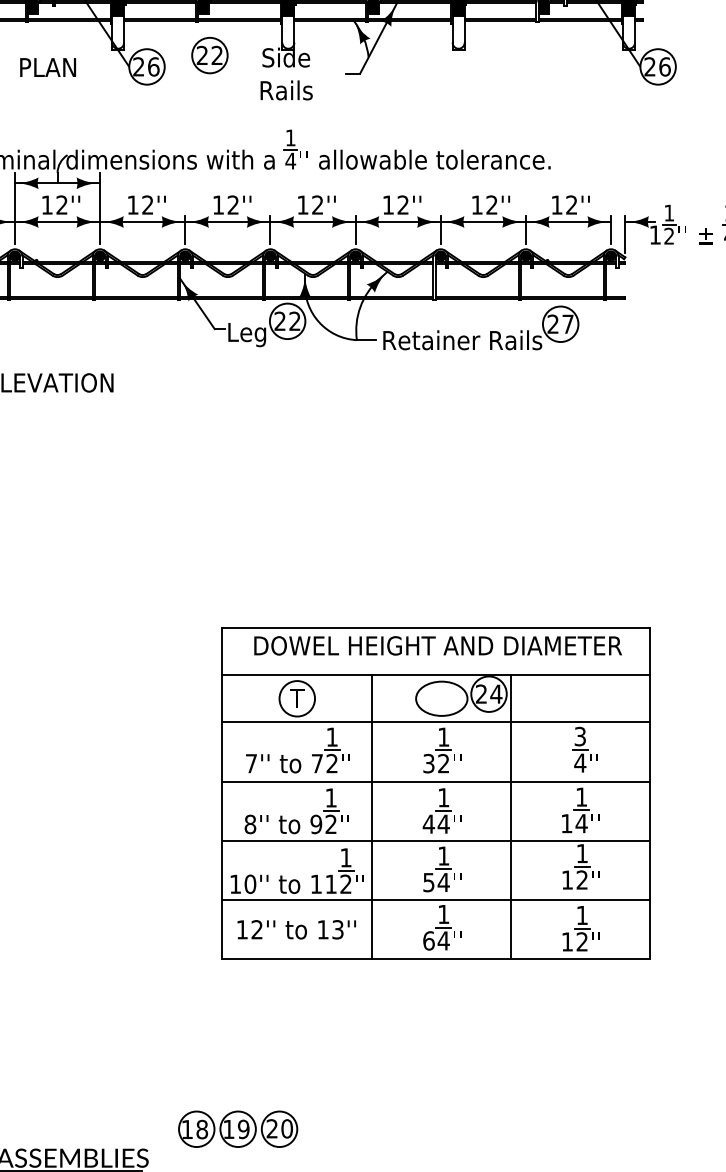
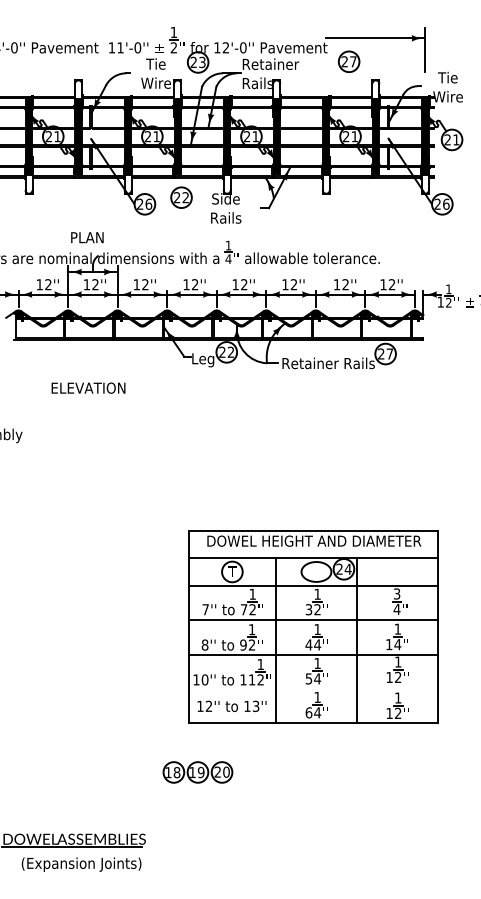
text: (48, 67) -> (87, 237), moved
line: (434, 899) -> (312, 688), removed
part: (237, 1129) -> (197, 772), moved

